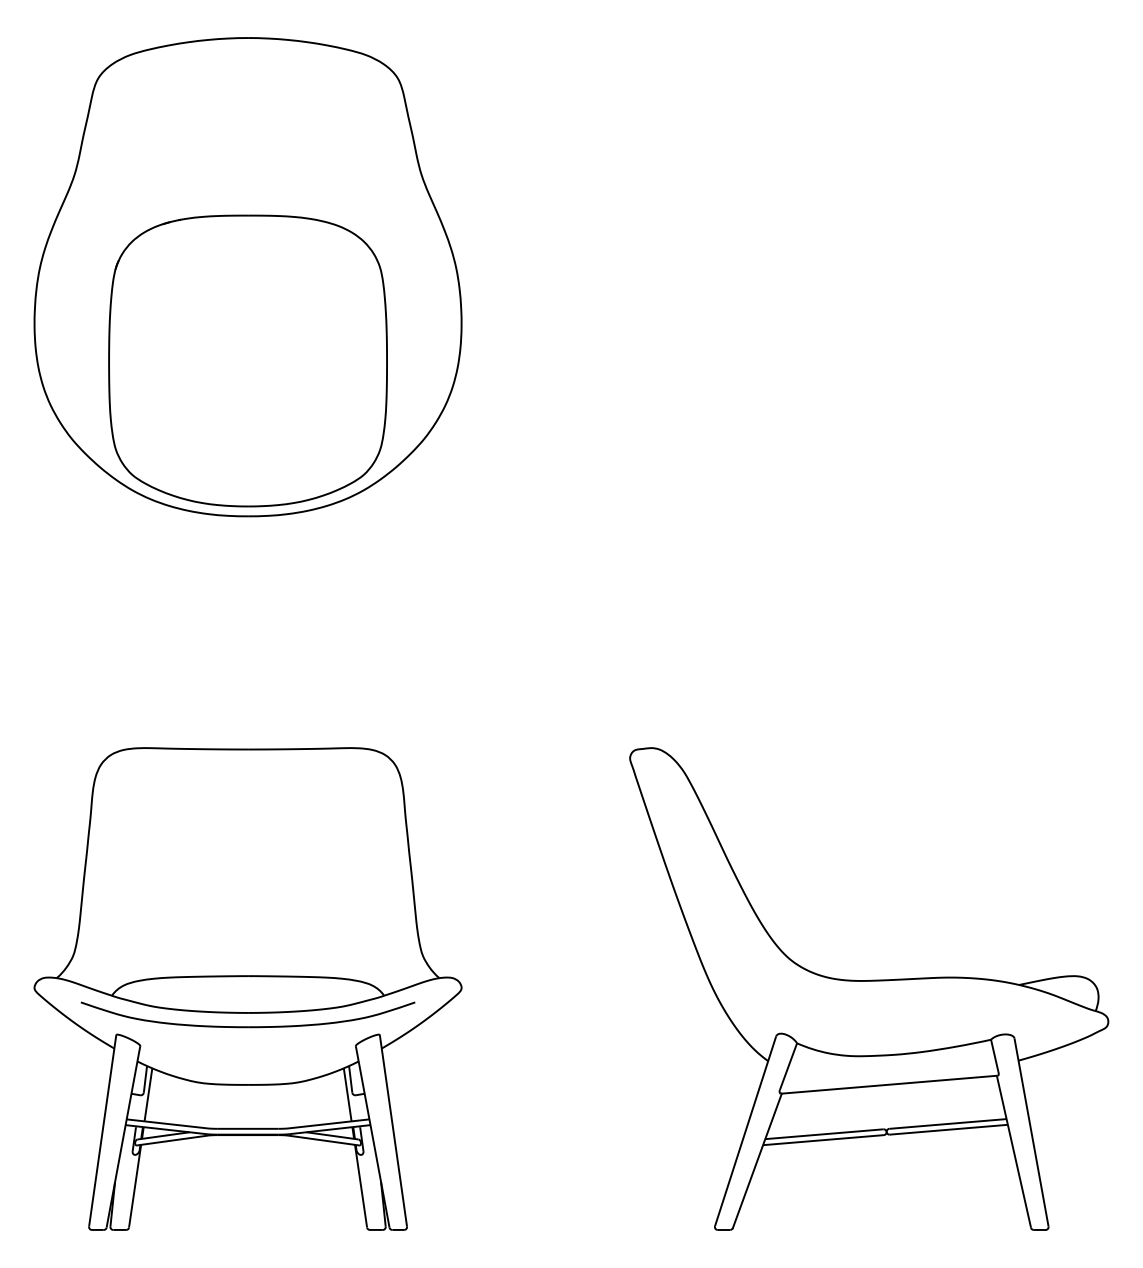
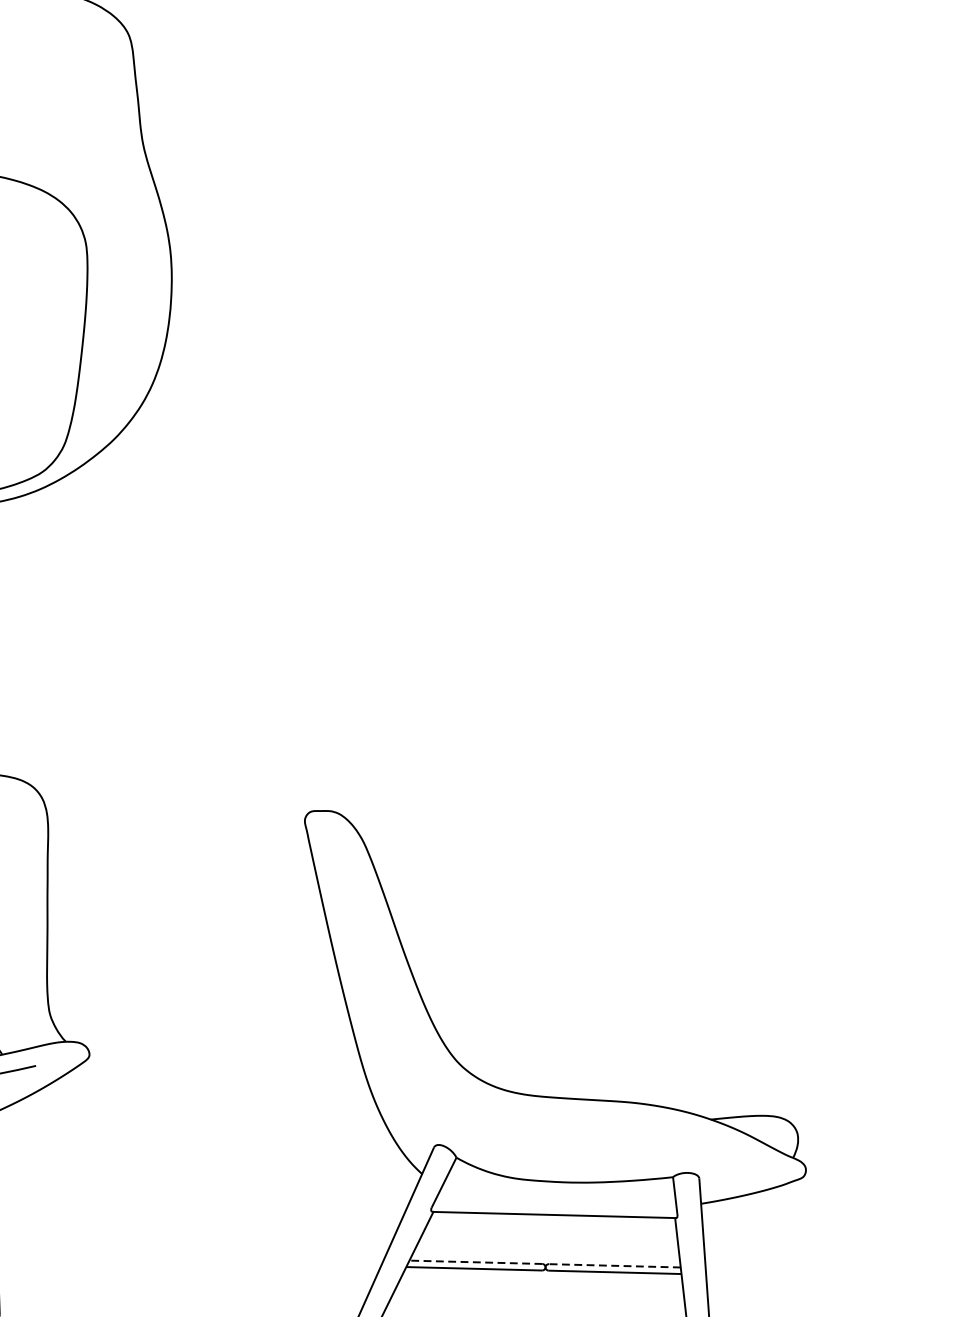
line: (948, 1123) -> (615, 1265), solid -> dashed
line: (823, 1134) -> (474, 1262), solid -> dashed

